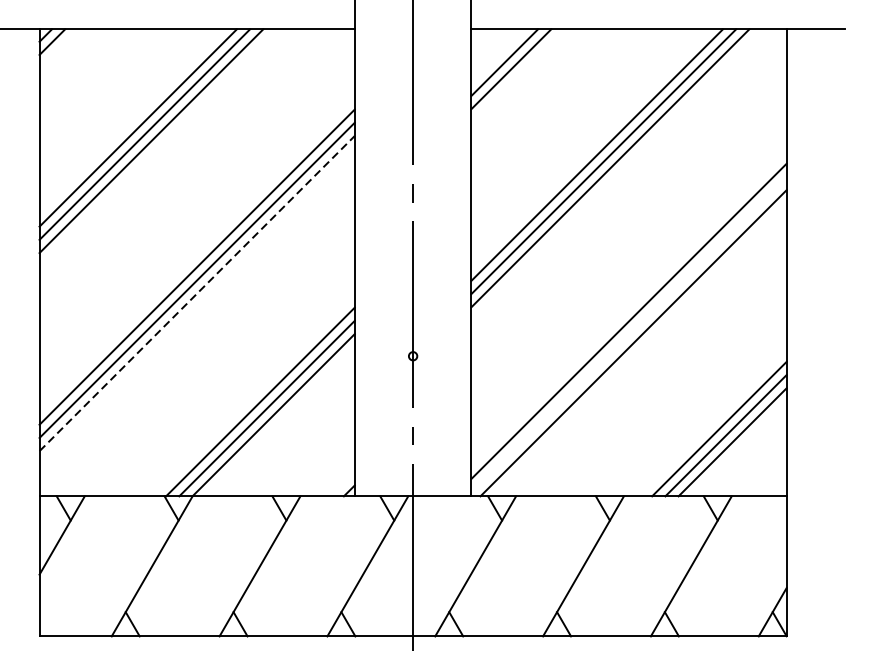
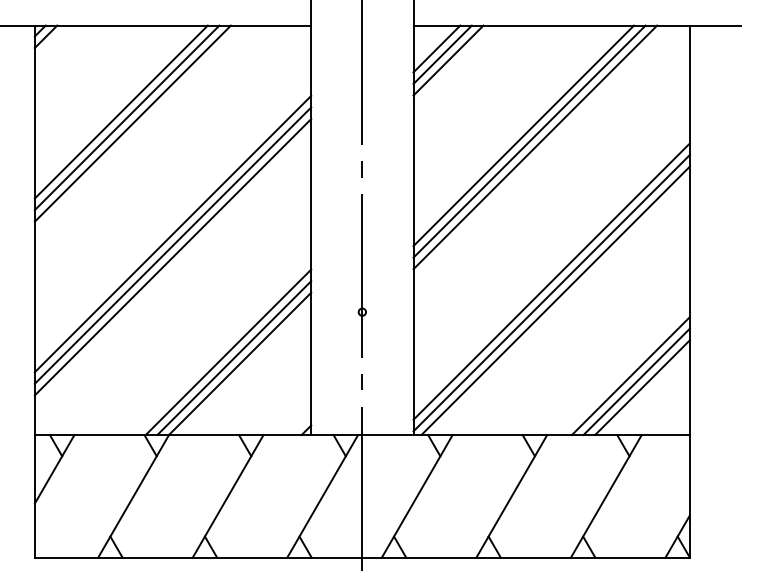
line: (497, 55) -> (436, 48), added
line: (197, 292) -> (173, 256), dashed -> solid
line: (628, 333) -> (551, 292), added

